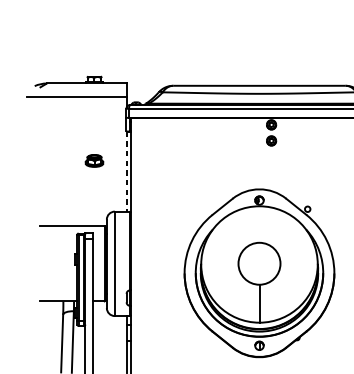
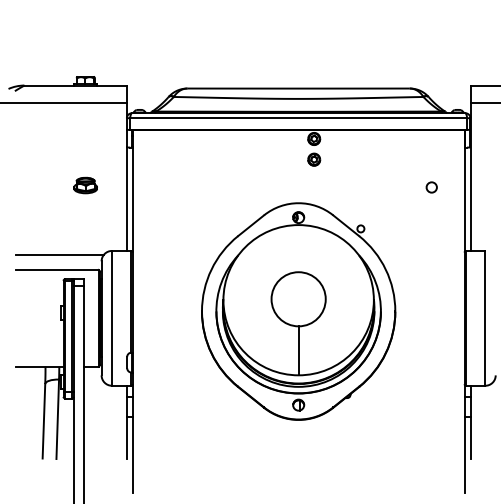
line: (126, 171) -> (127, 199), dashed -> solid
line: (74, 215) -> (59, 255), added
part: (259, 273) -> (298, 311), moved

